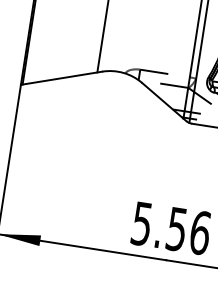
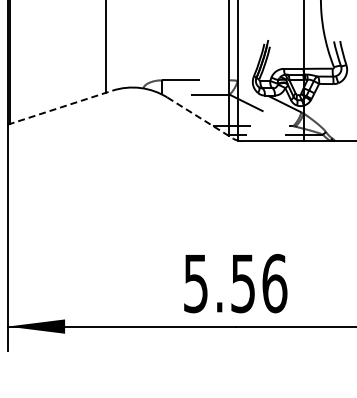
line: (61, 78) -> (60, 107), solid -> dashed
line: (164, 102) -> (200, 118), solid -> dashed

